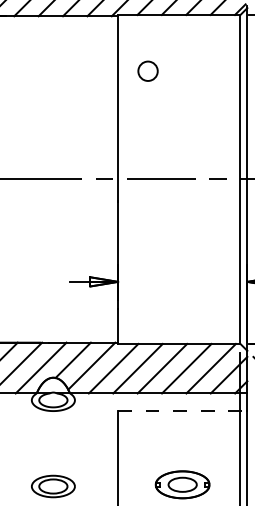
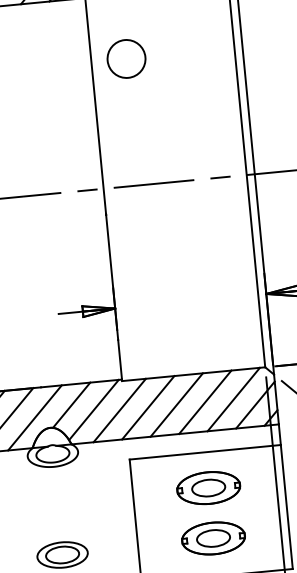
circle: (147, 71) -> (125, 59), size x1.67
line: (182, 411) -> (205, 452), dashed -> solid
part: (182, 441) -> (208, 487), added

